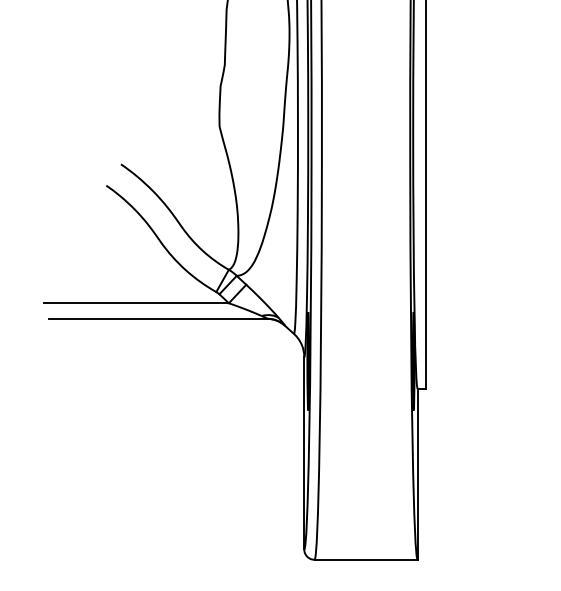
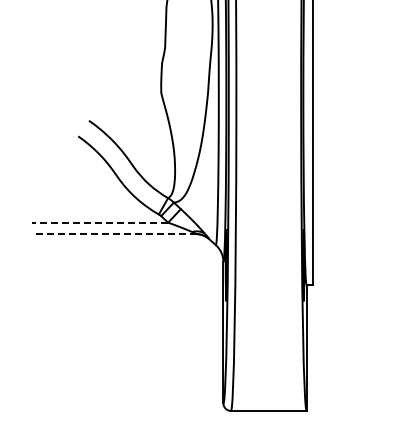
line: (136, 302) -> (100, 222), solid -> dashed
line: (158, 319) -> (116, 234), solid -> dashed

